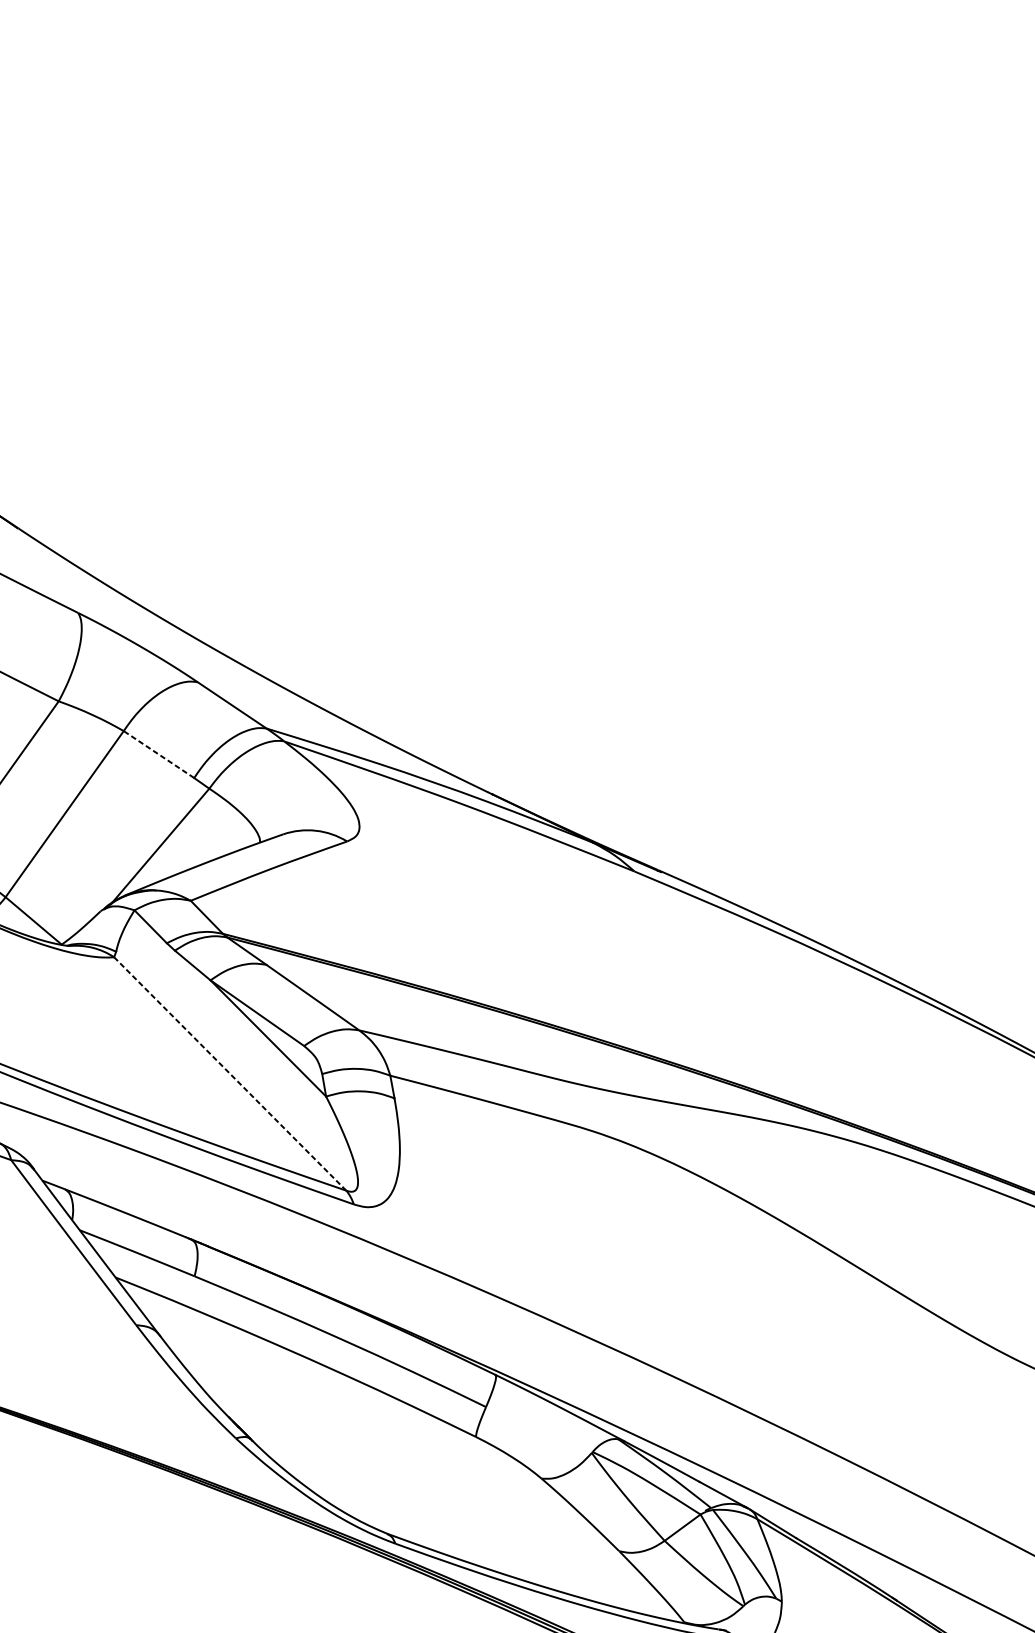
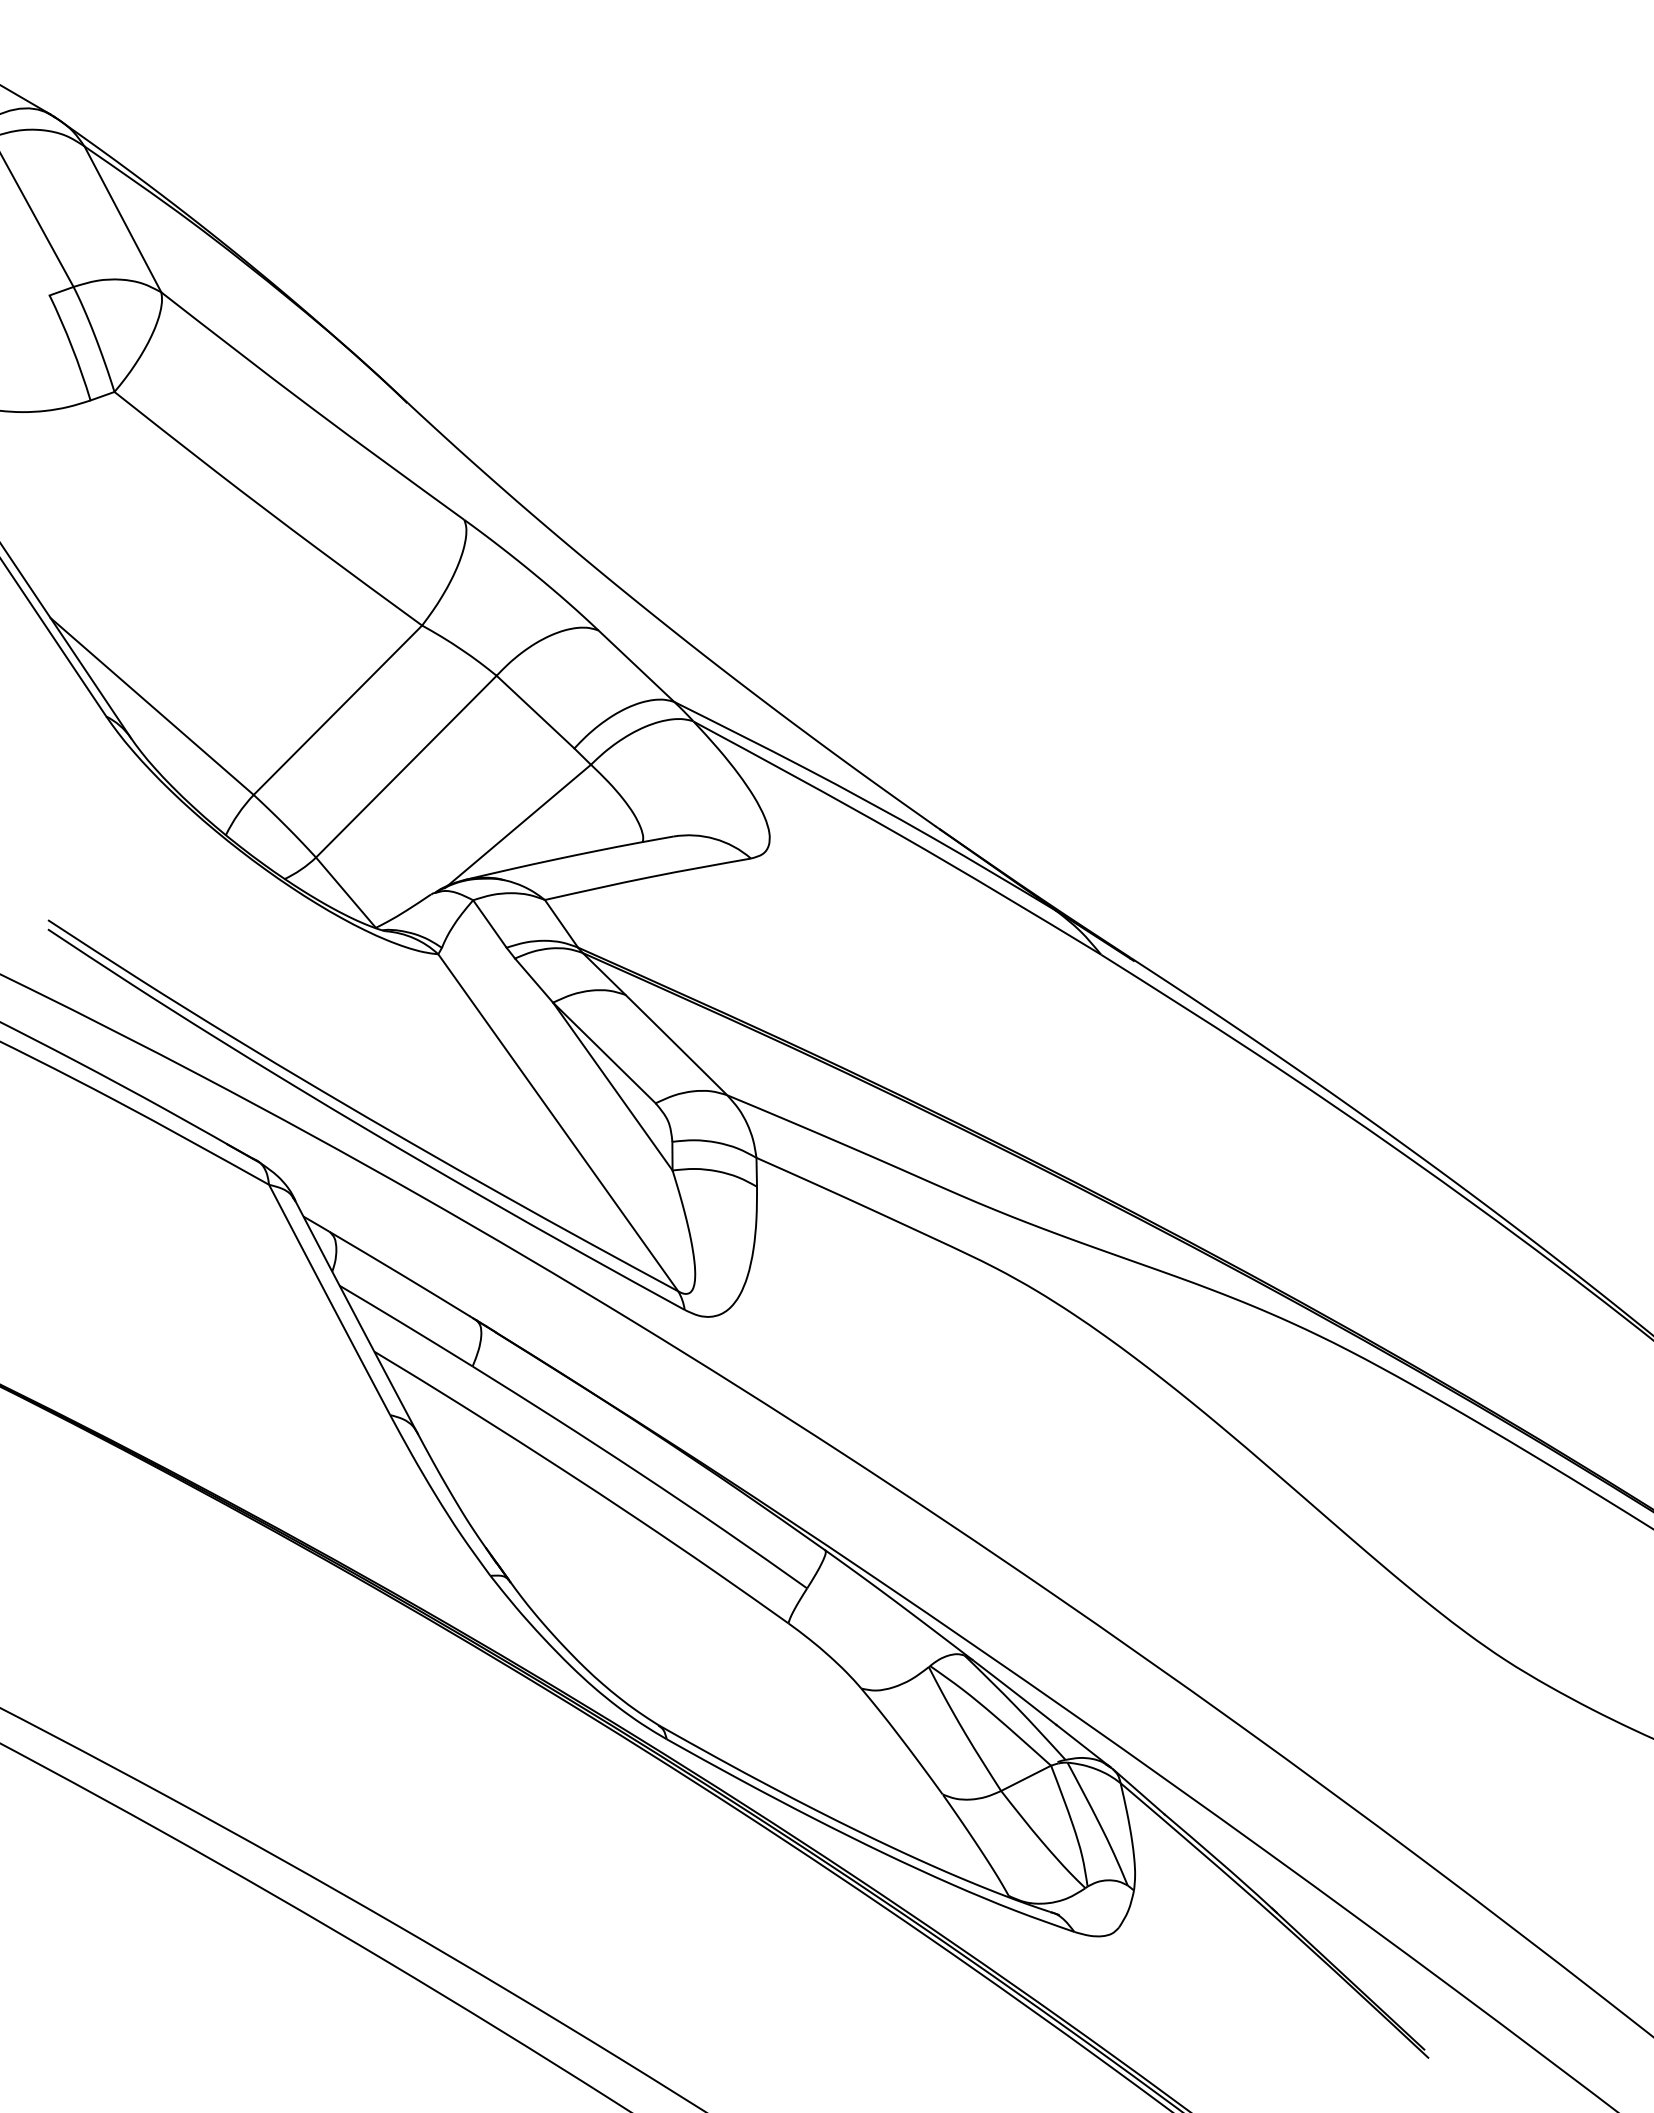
line: (158, 754) -> (535, 711), dashed -> solid
line: (230, 1073) -> (558, 1122), dashed -> solid

